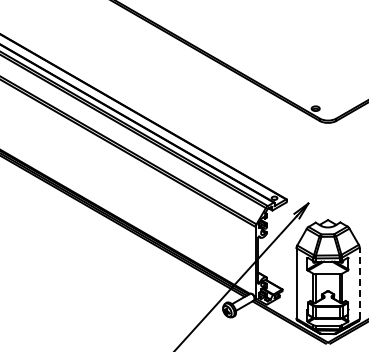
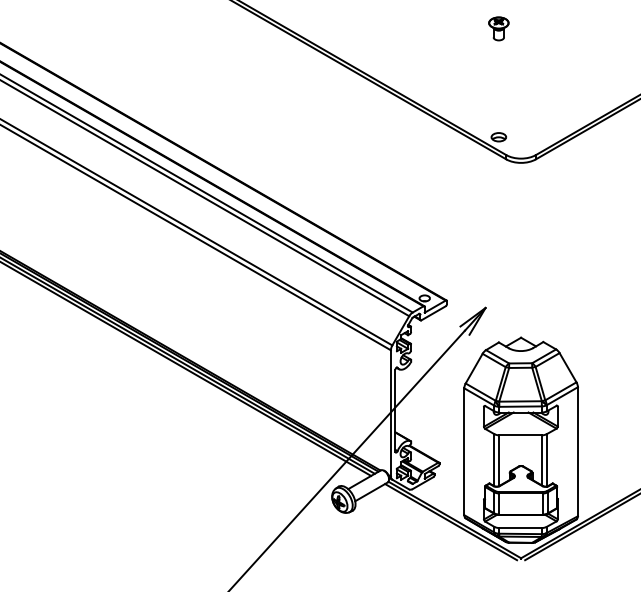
part: (315, 48) -> (498, 28), added
line: (359, 283) -> (577, 451), dashed -> solid

